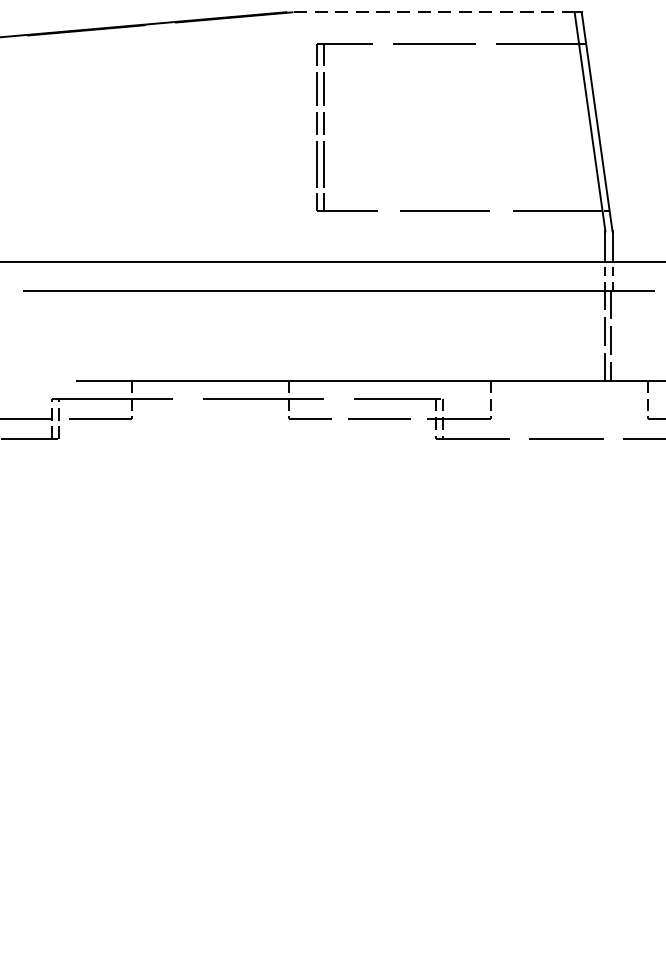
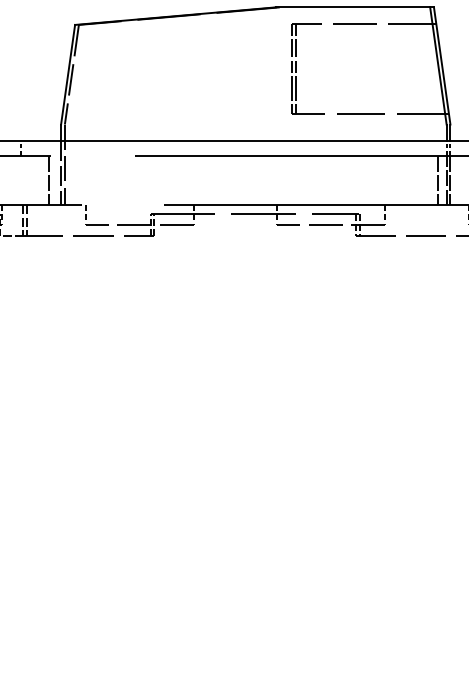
line: (429, 12) -> (352, 7), dashed -> solid
line: (590, 335) -> (438, 180), added

